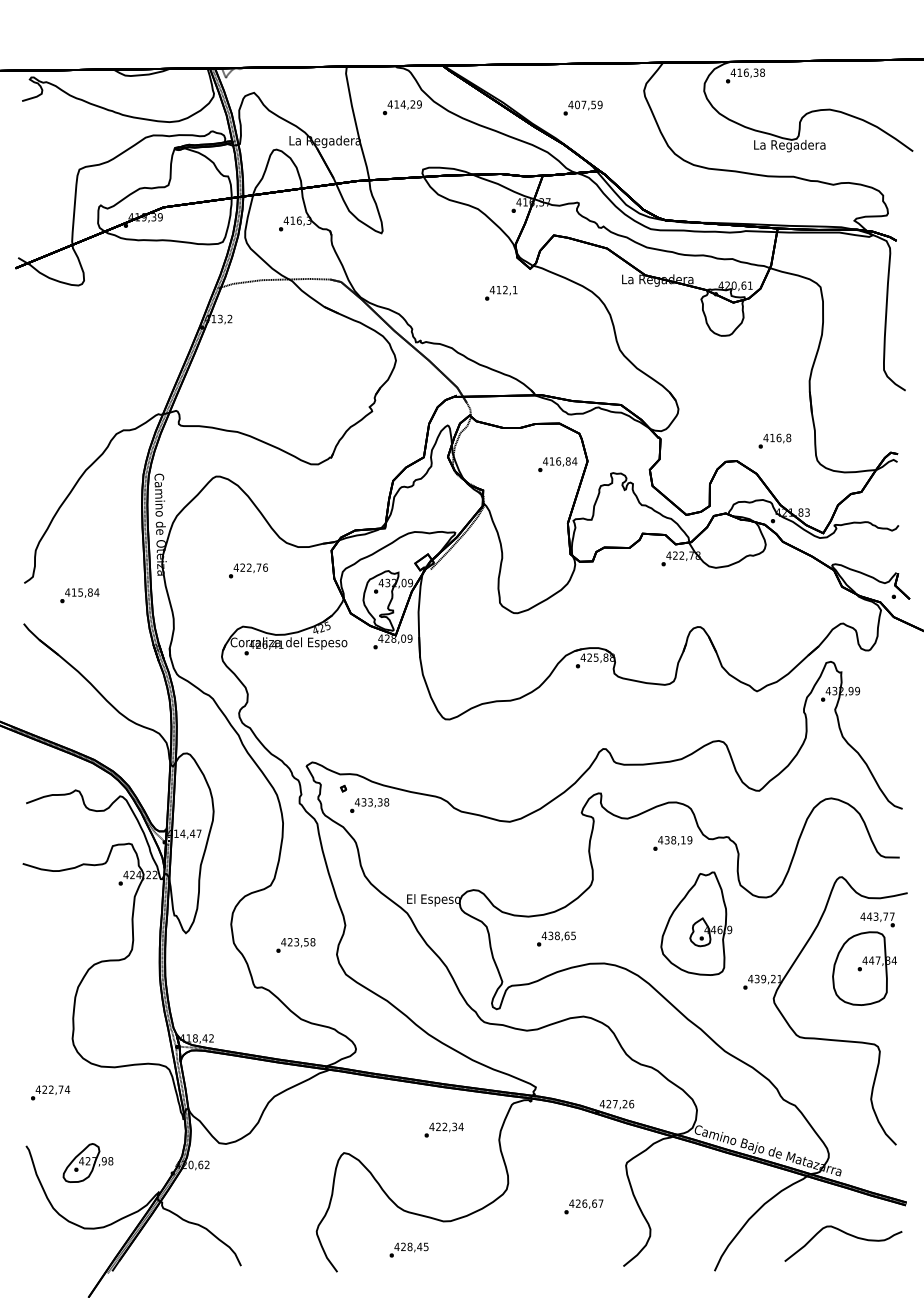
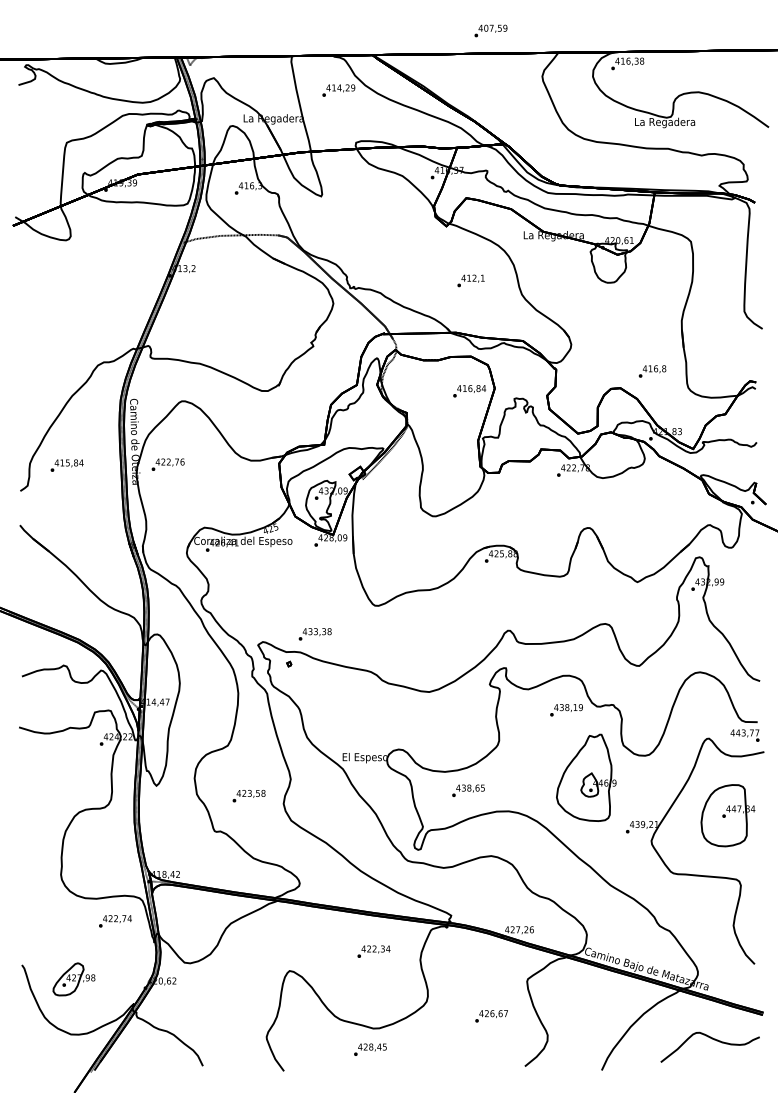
text: (582, 107) -> (490, 30), moved
text: (500, 292) -> (470, 280), moved
text: (247, 570) -> (167, 464), moved
text: (79, 595) -> (66, 465), moved
text: (368, 805) -> (314, 634), moved
text: (876, 919) -> (744, 735), moved
text: (50, 1093) -> (115, 921), moved
text: (409, 1249) -> (370, 1049), moved

